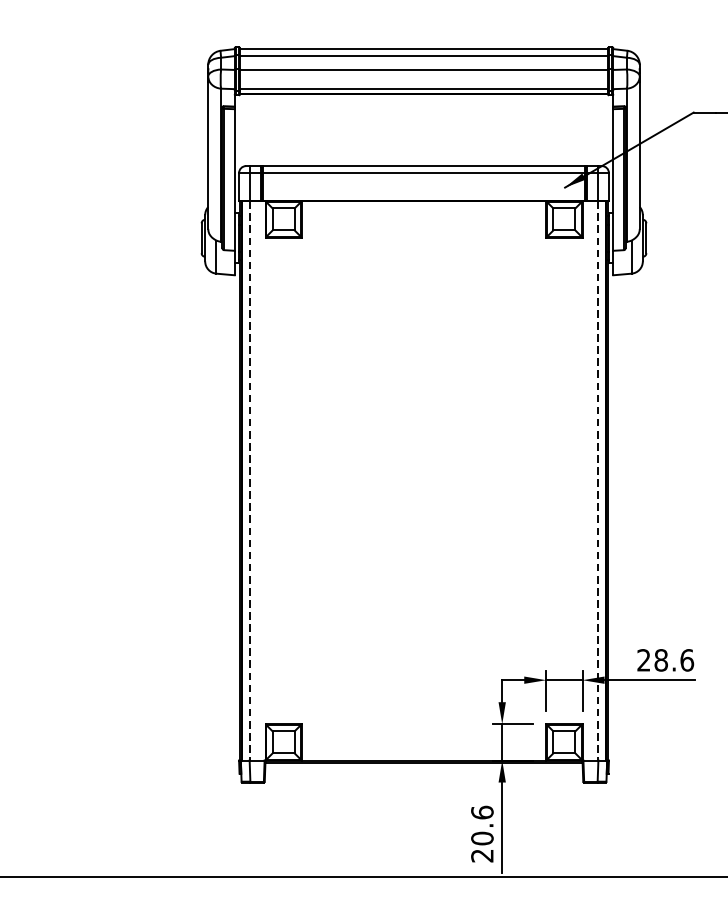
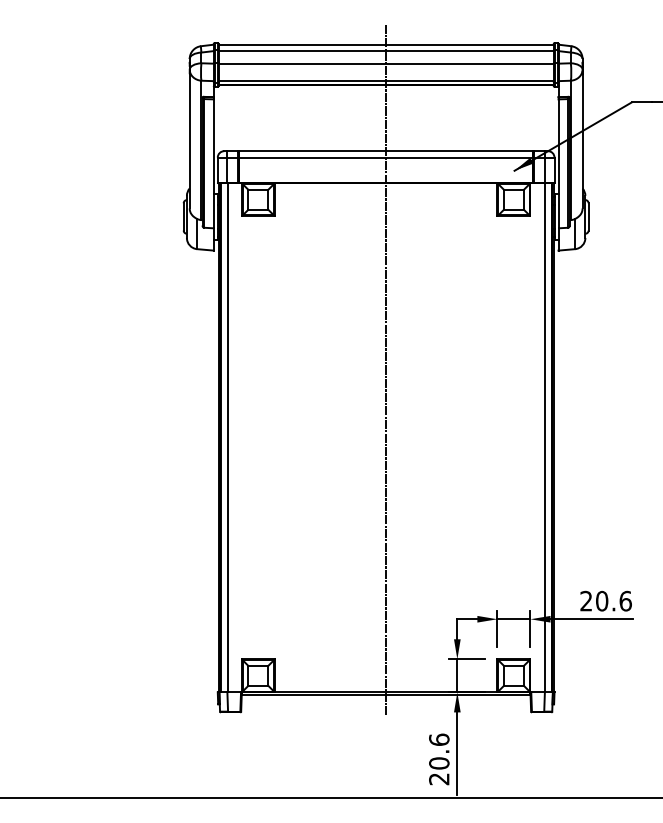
line: (424, 405) -> (386, 369), added
line: (249, 480) -> (227, 437), dashed -> solid
line: (597, 480) -> (544, 437), dashed -> solid
text: (661, 660) -> (602, 601), 28.6 -> 20.6

